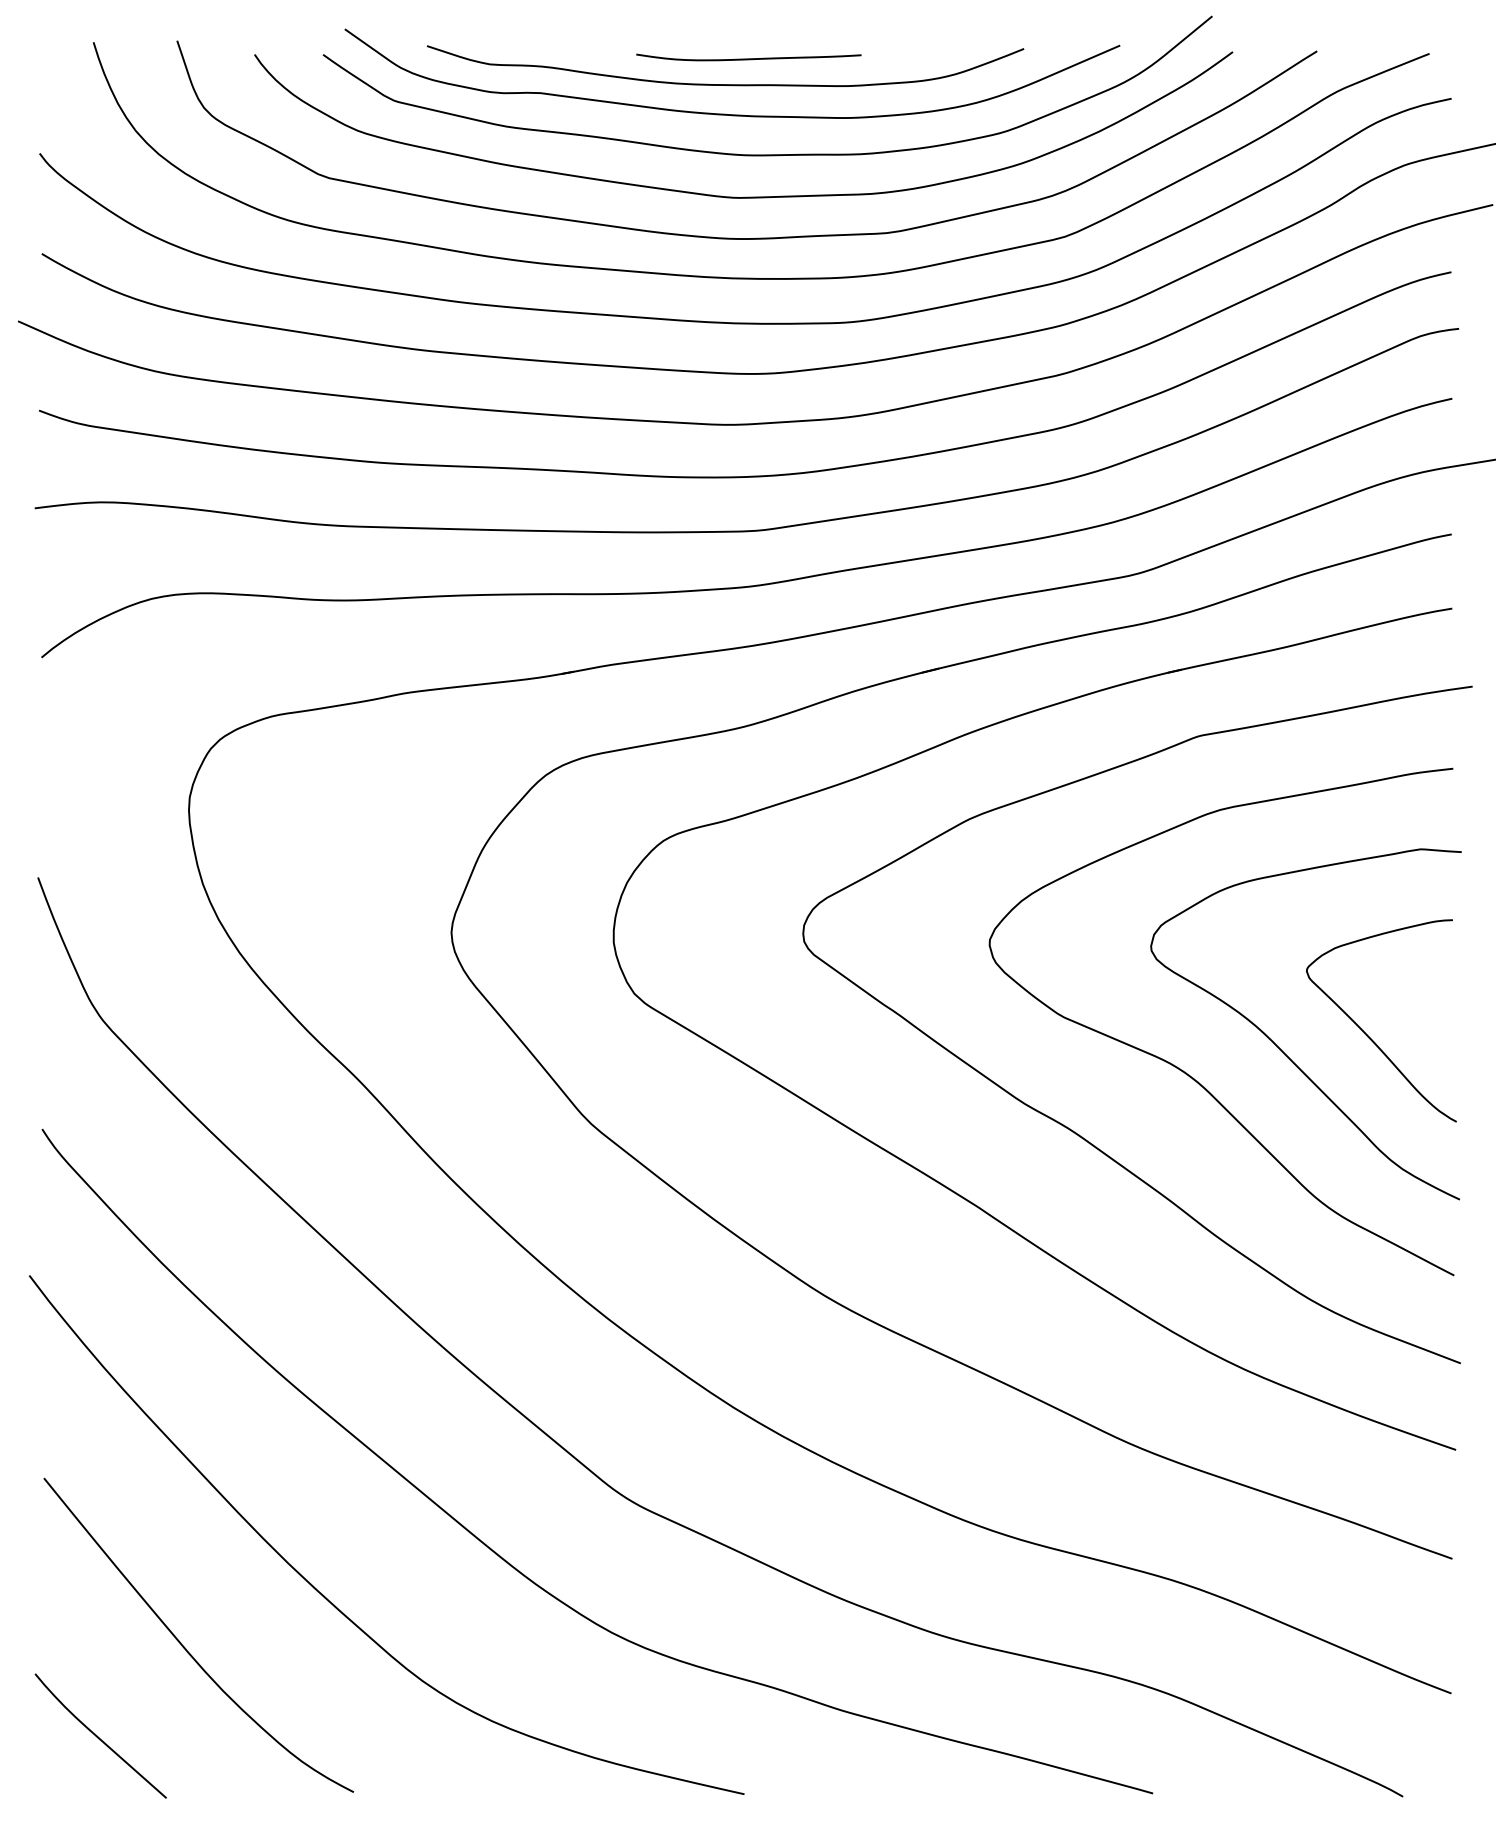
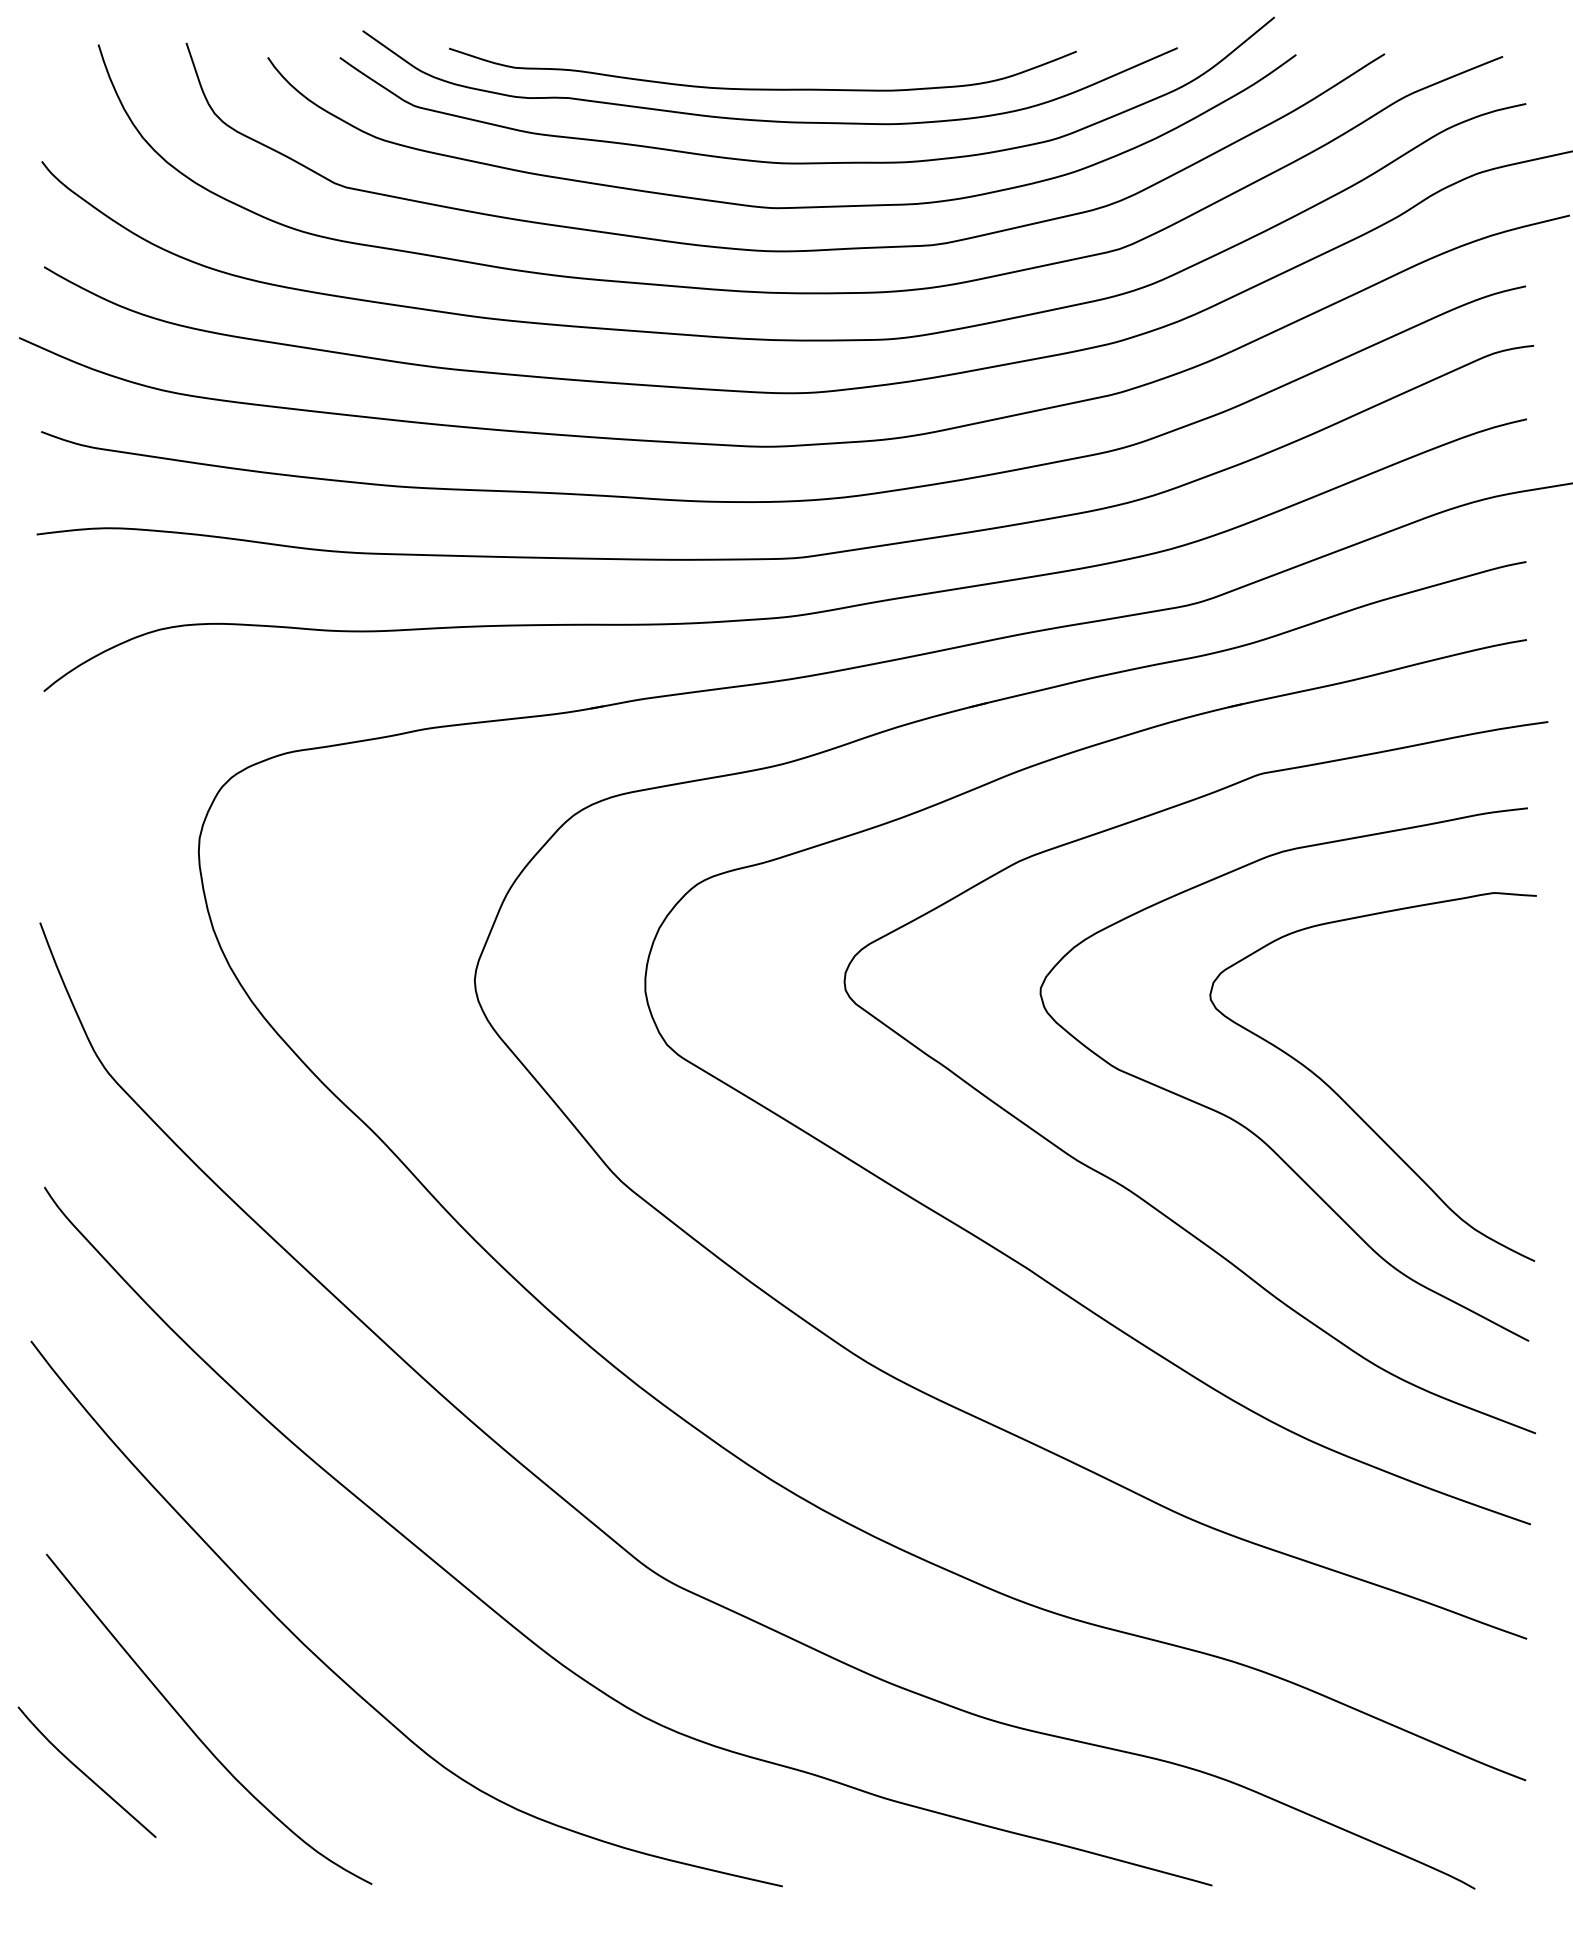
curve: (748, 58) -> (787, 61), removed
curve: (1367, 1034) -> (1437, 1087), removed
curve: (99, 1737) -> (85, 1773), moved

